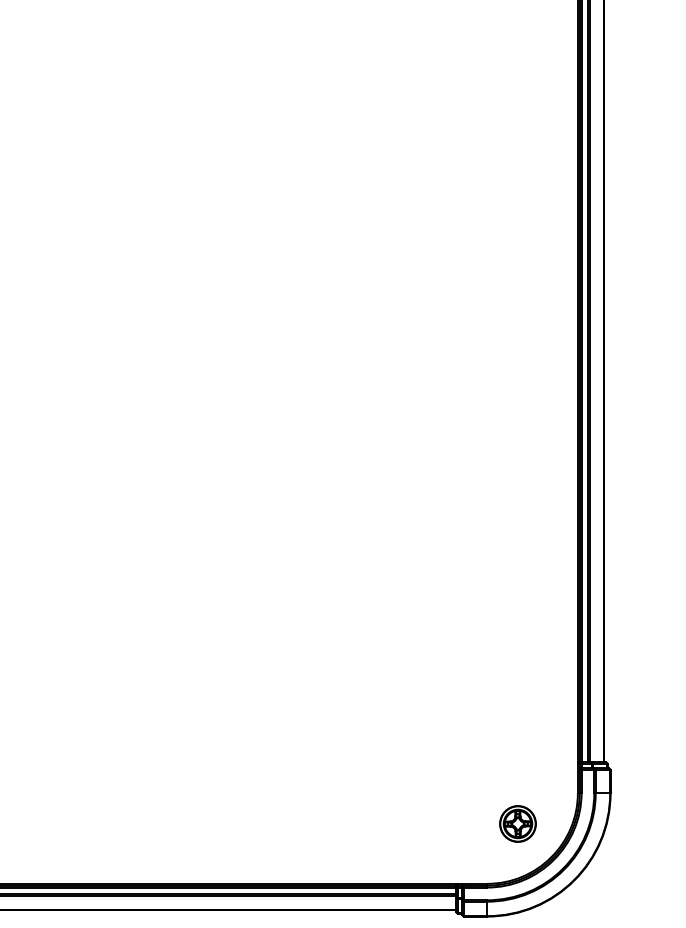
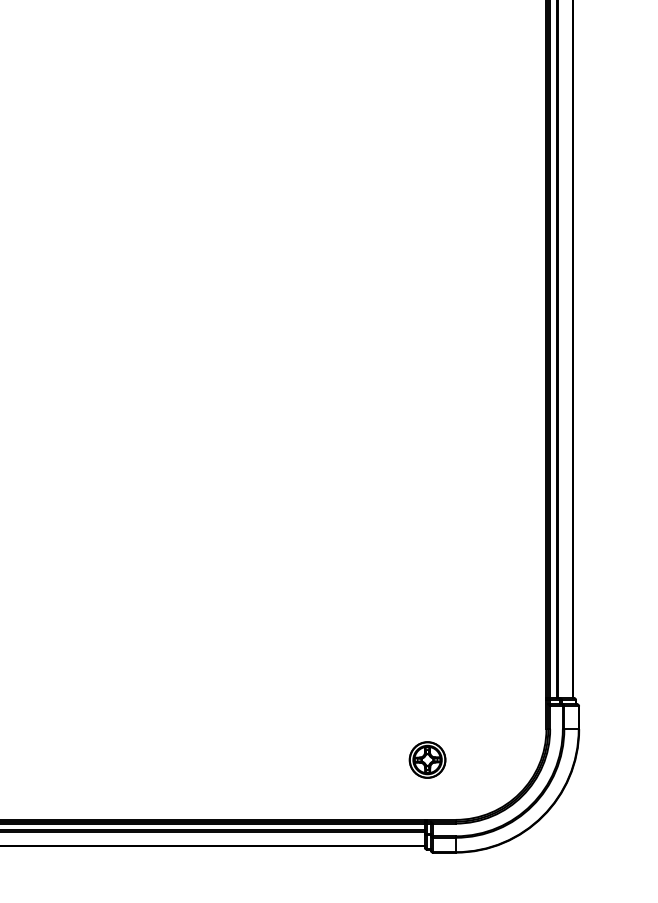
part: (517, 823) -> (427, 759), moved

